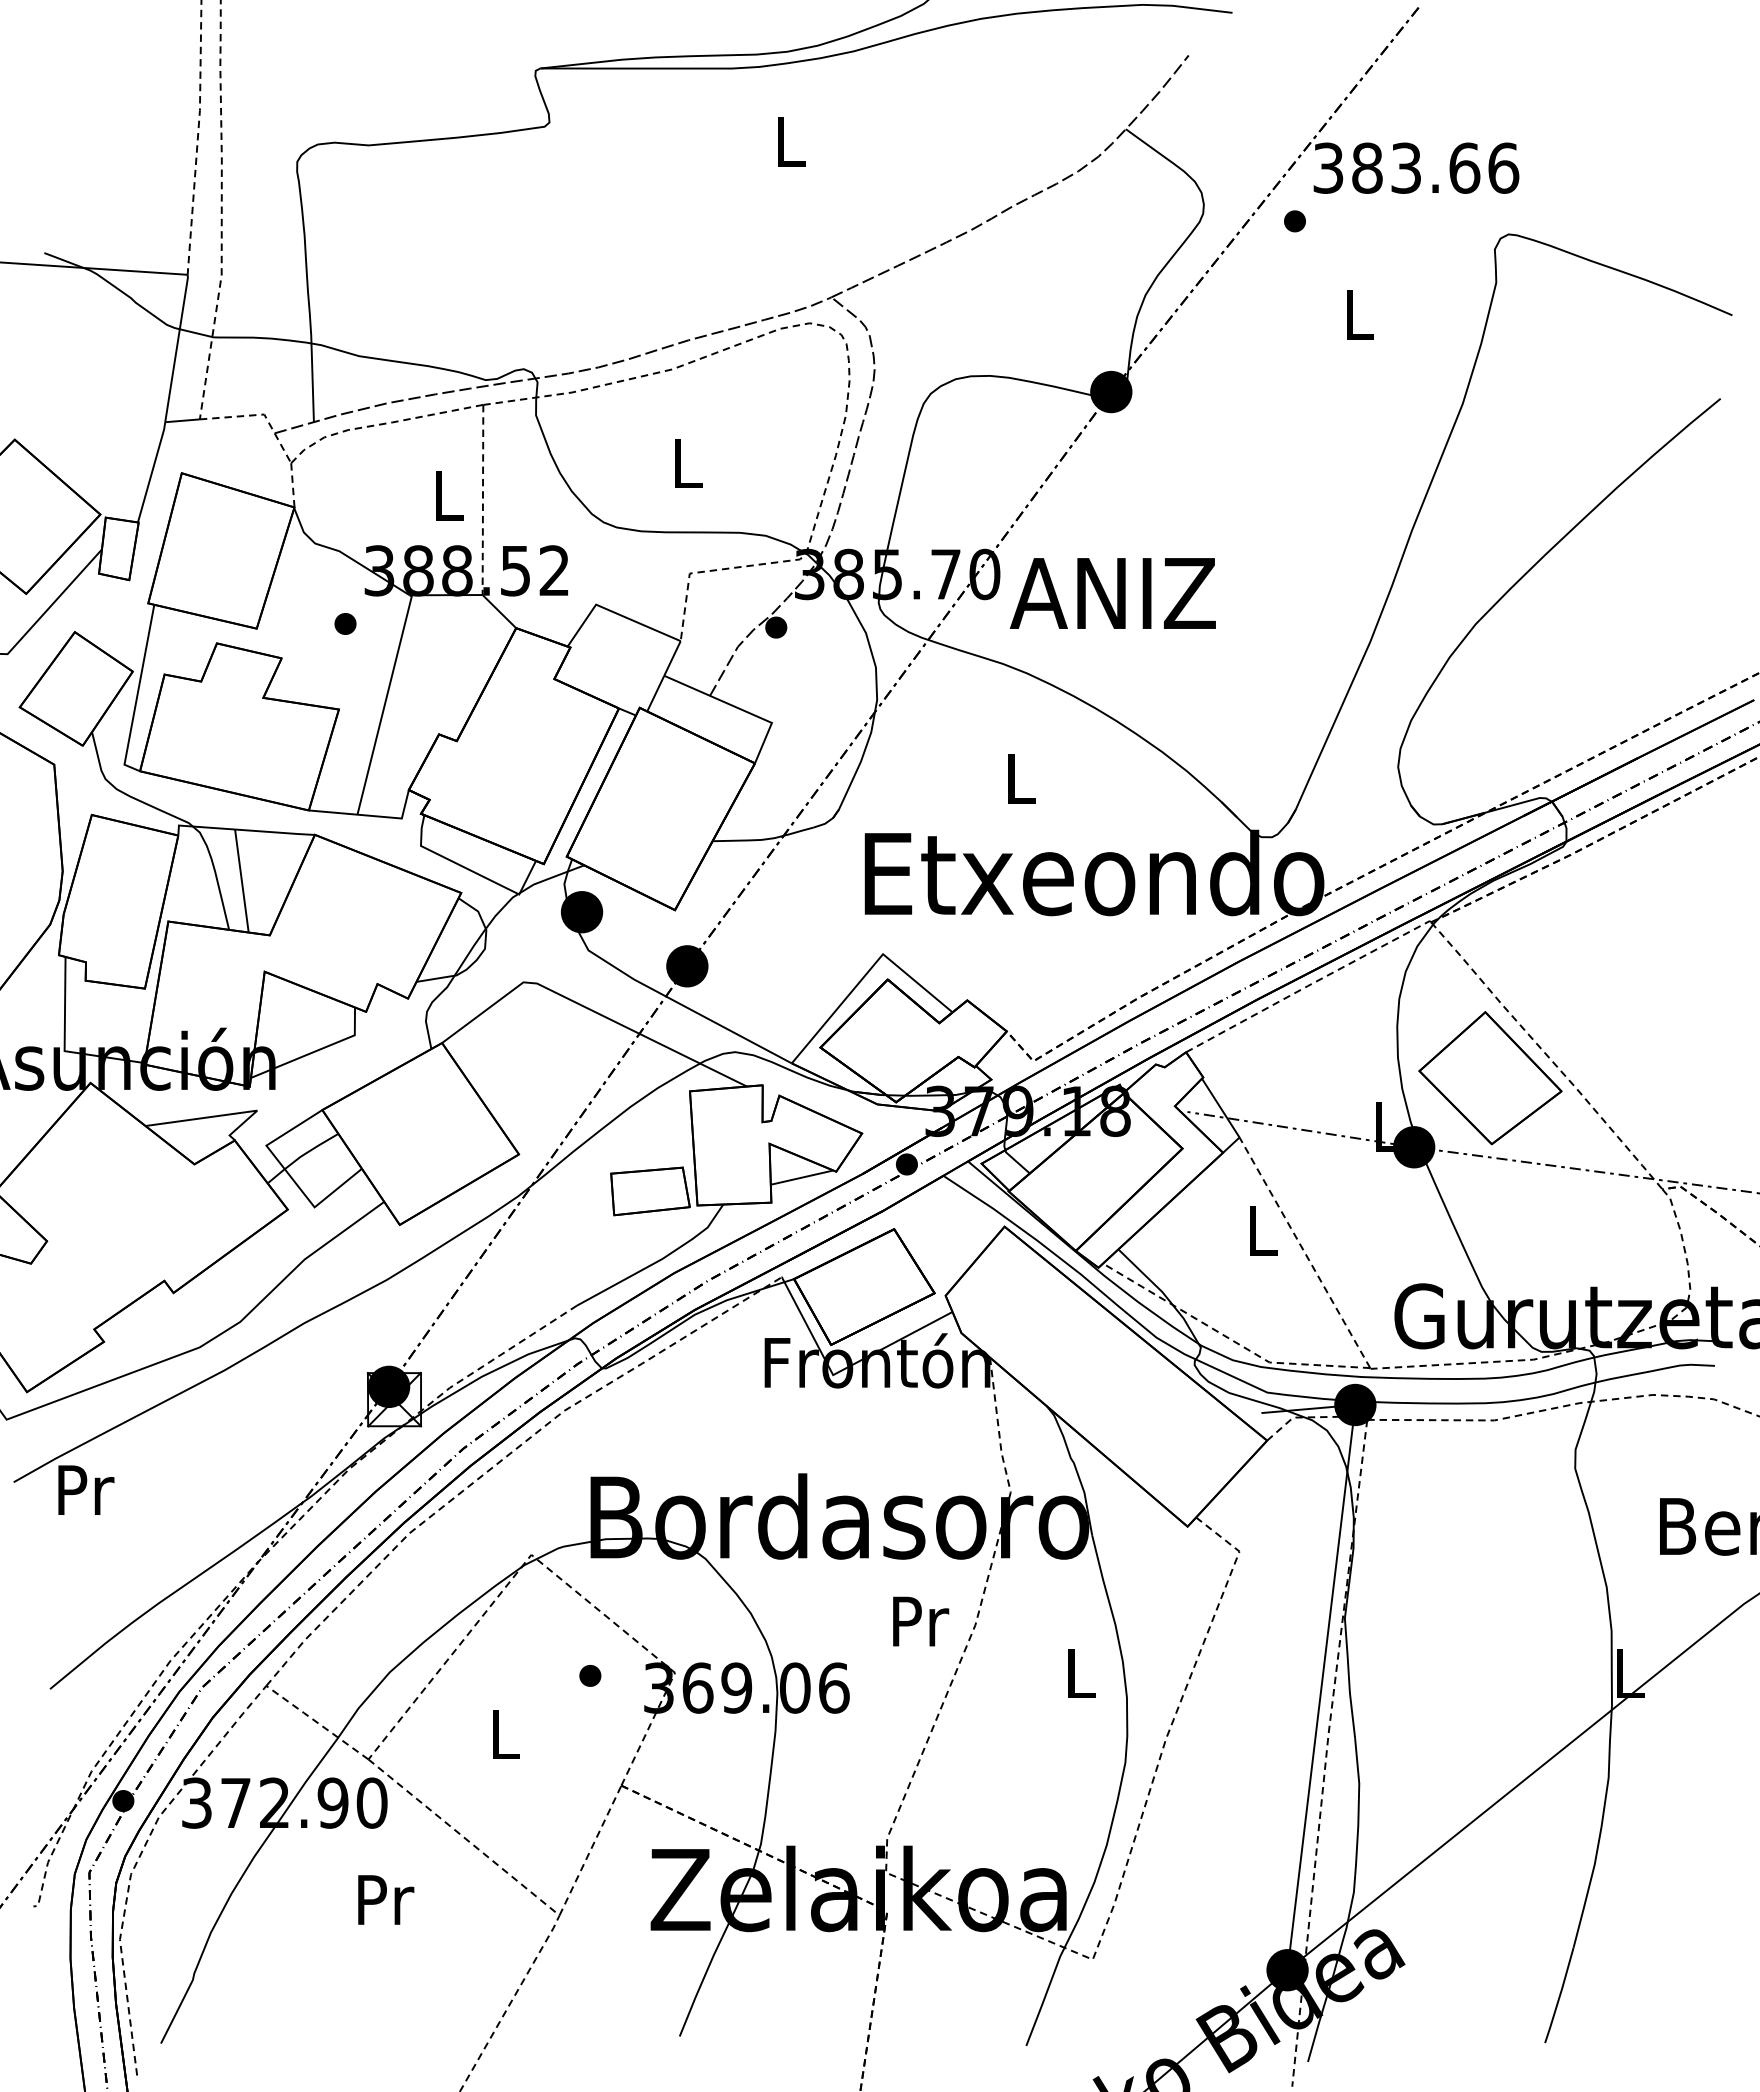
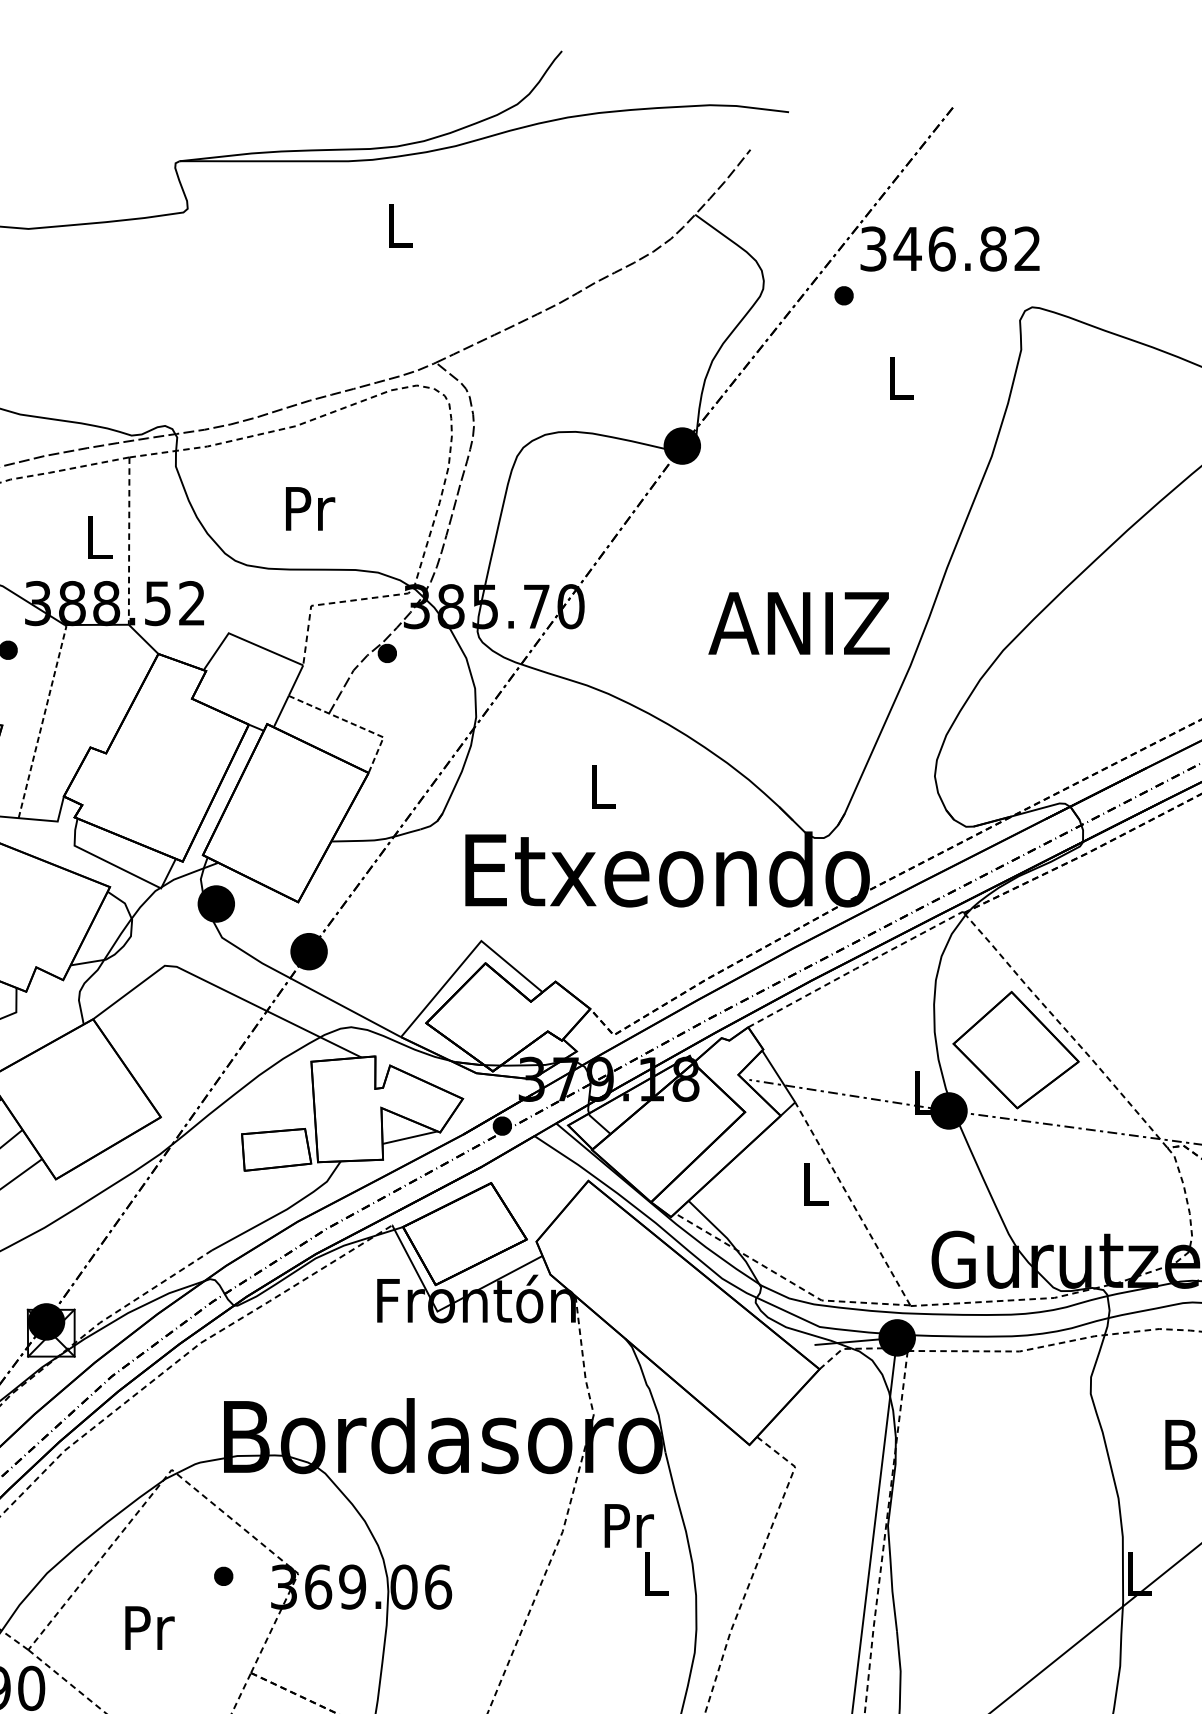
text: (1435, 167) -> (967, 248), 383.66 -> 346.82
text: (688, 463) -> (310, 508), L -> Pr
text: (1112, 593) -> (798, 623), moved
line: (385, 704) -> (43, 721), solid -> dashed
line: (739, 708) -> (355, 724), solid -> dashed
text: (921, 1621) -> (629, 1525), moved
text: (506, 1734) -> (149, 1627), L -> Pr

